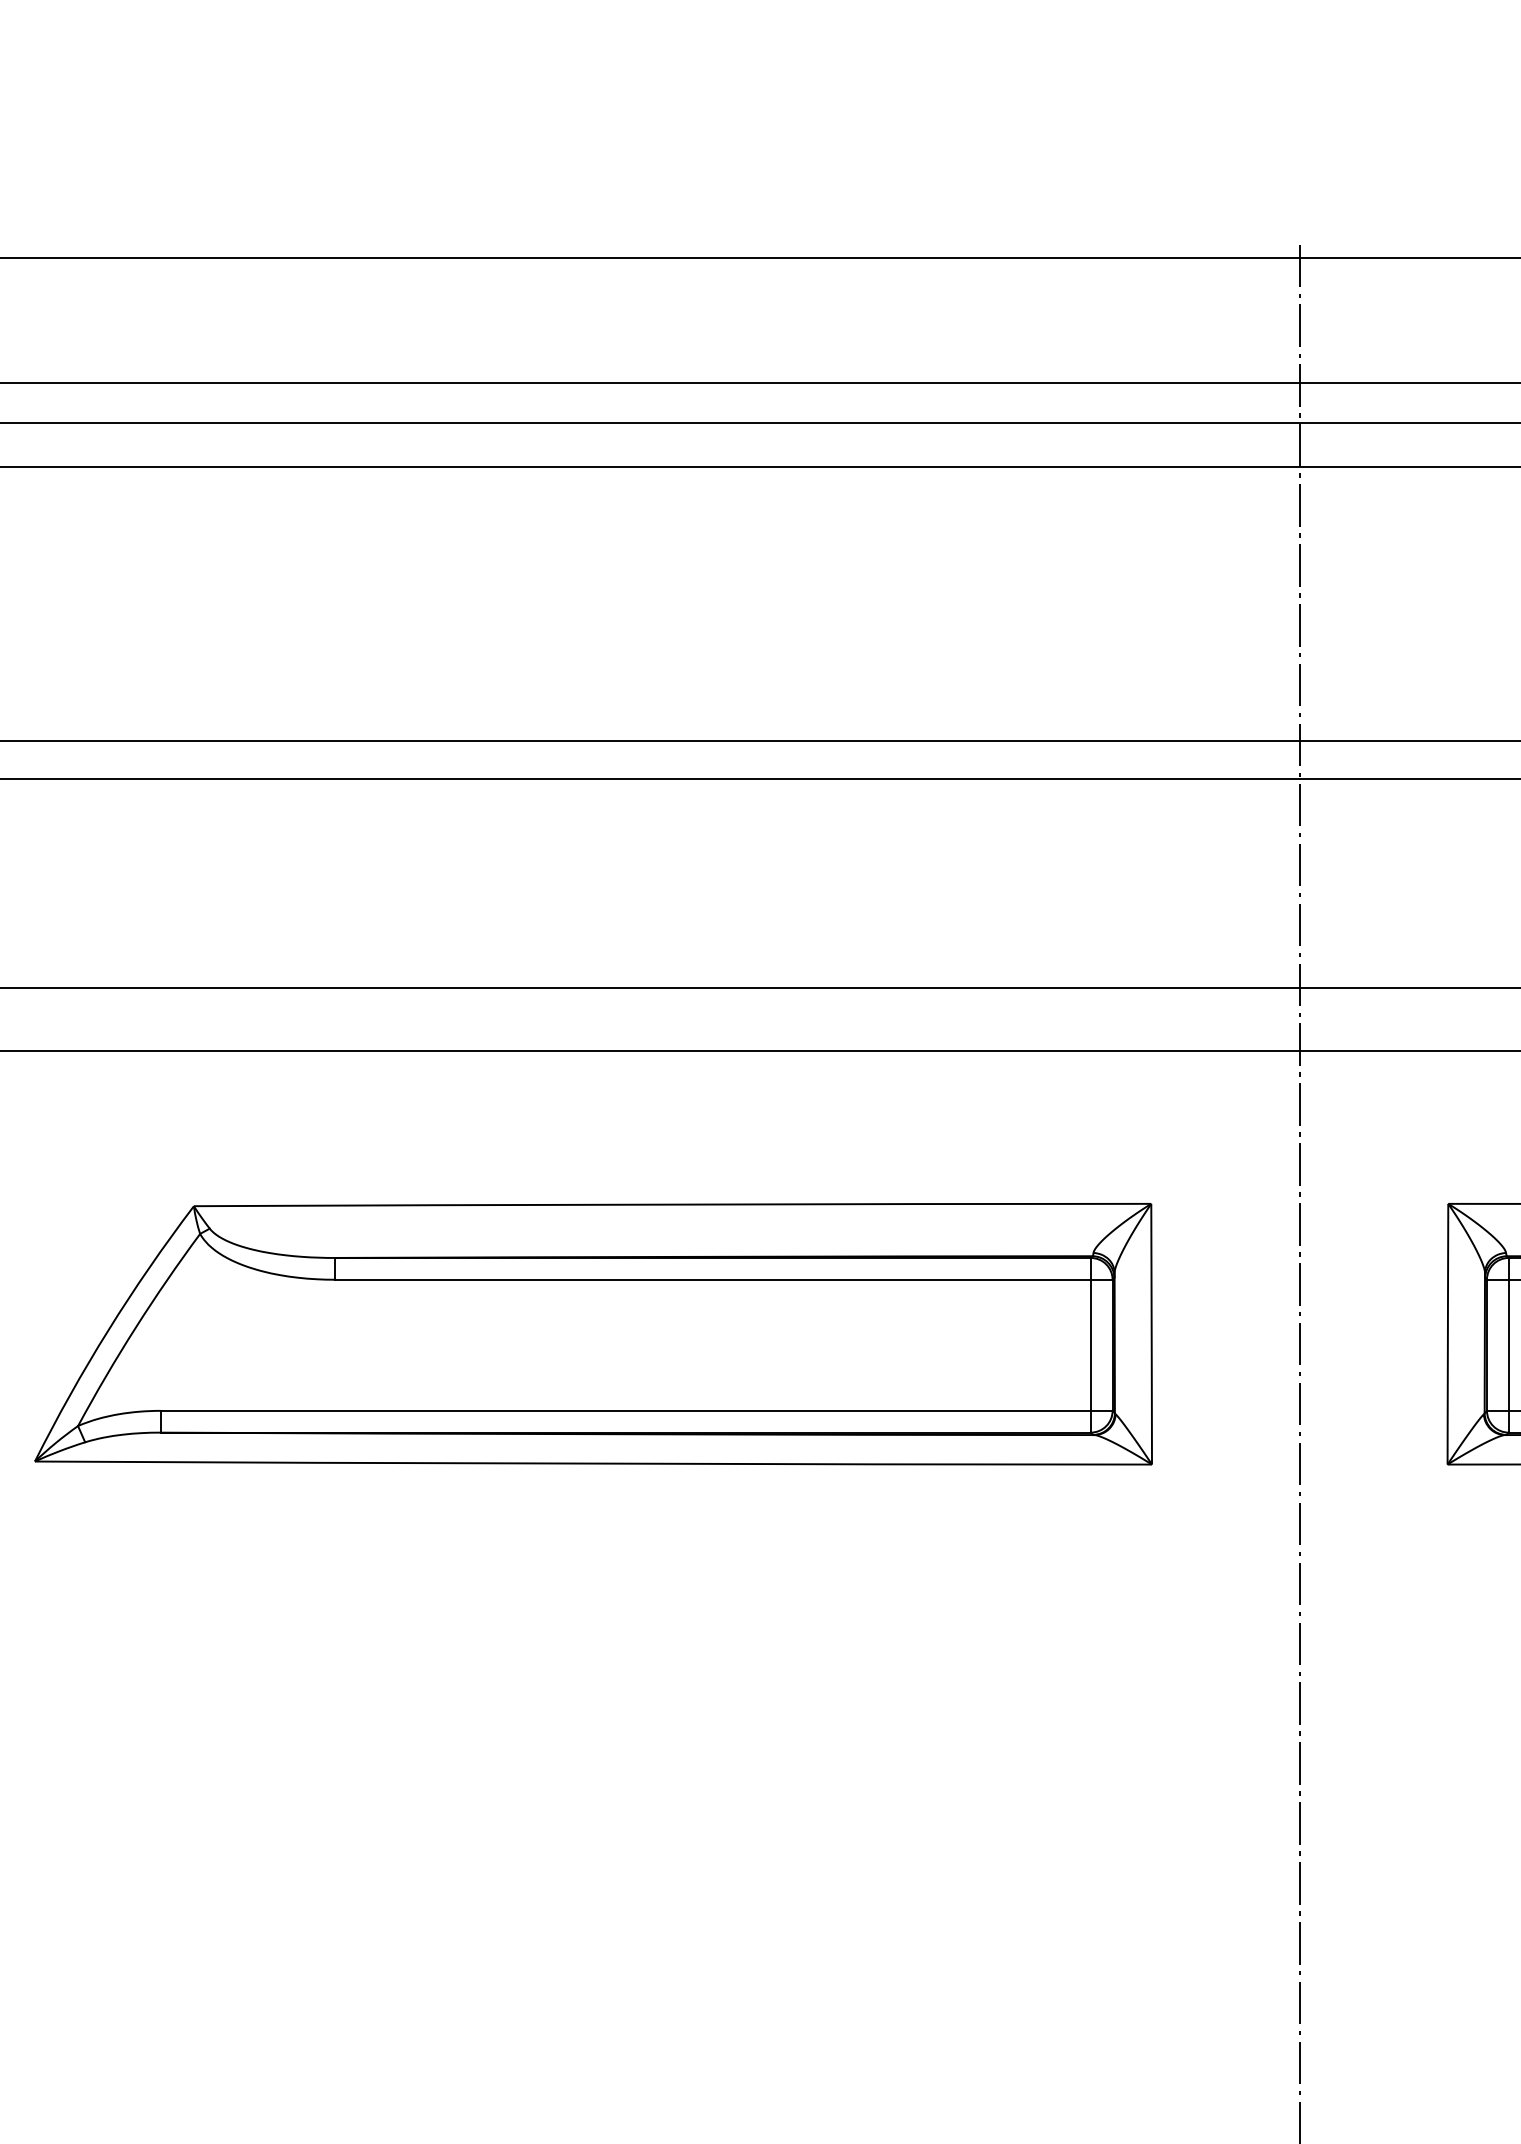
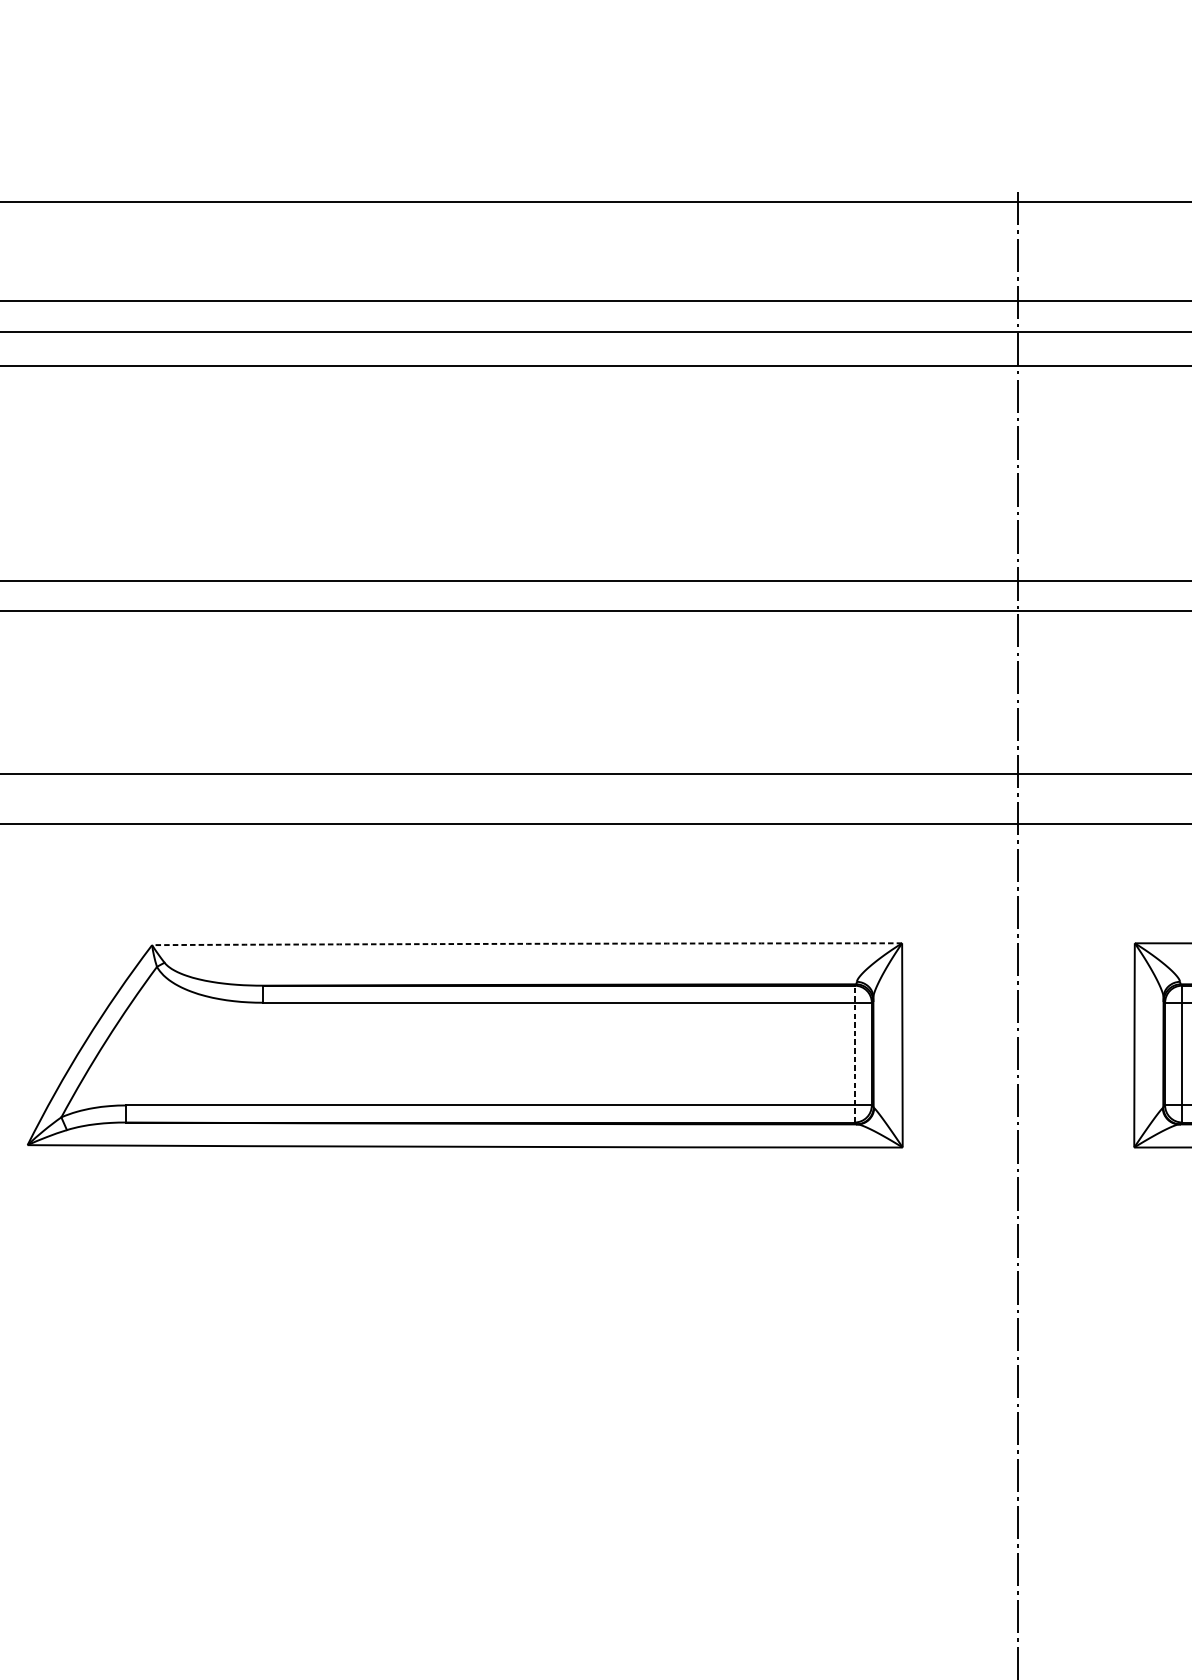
arc: (672, 1204) -> (527, 943), solid -> dashed
line: (1090, 1344) -> (854, 1053), solid -> dashed

